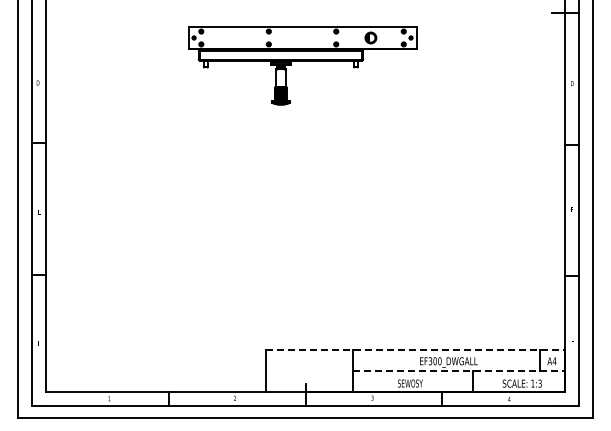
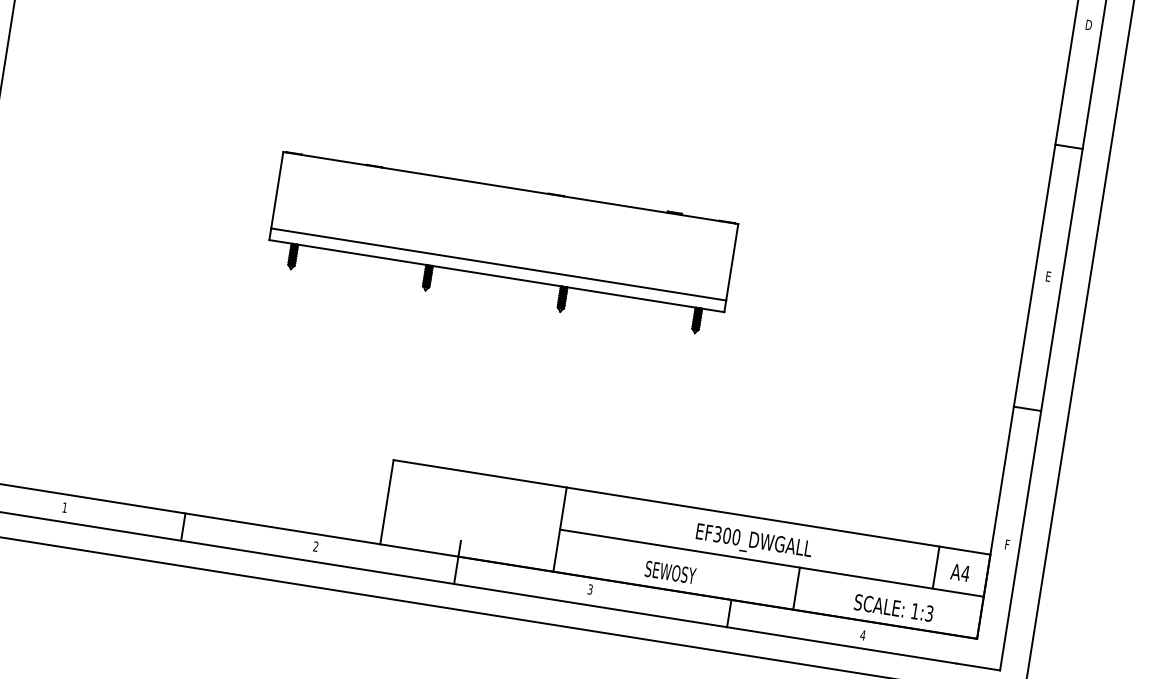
part: (302, 235) -> (502, 242), added
line: (416, 350) -> (693, 508), dashed -> solid
line: (459, 371) -> (772, 563), dashed -> solid

